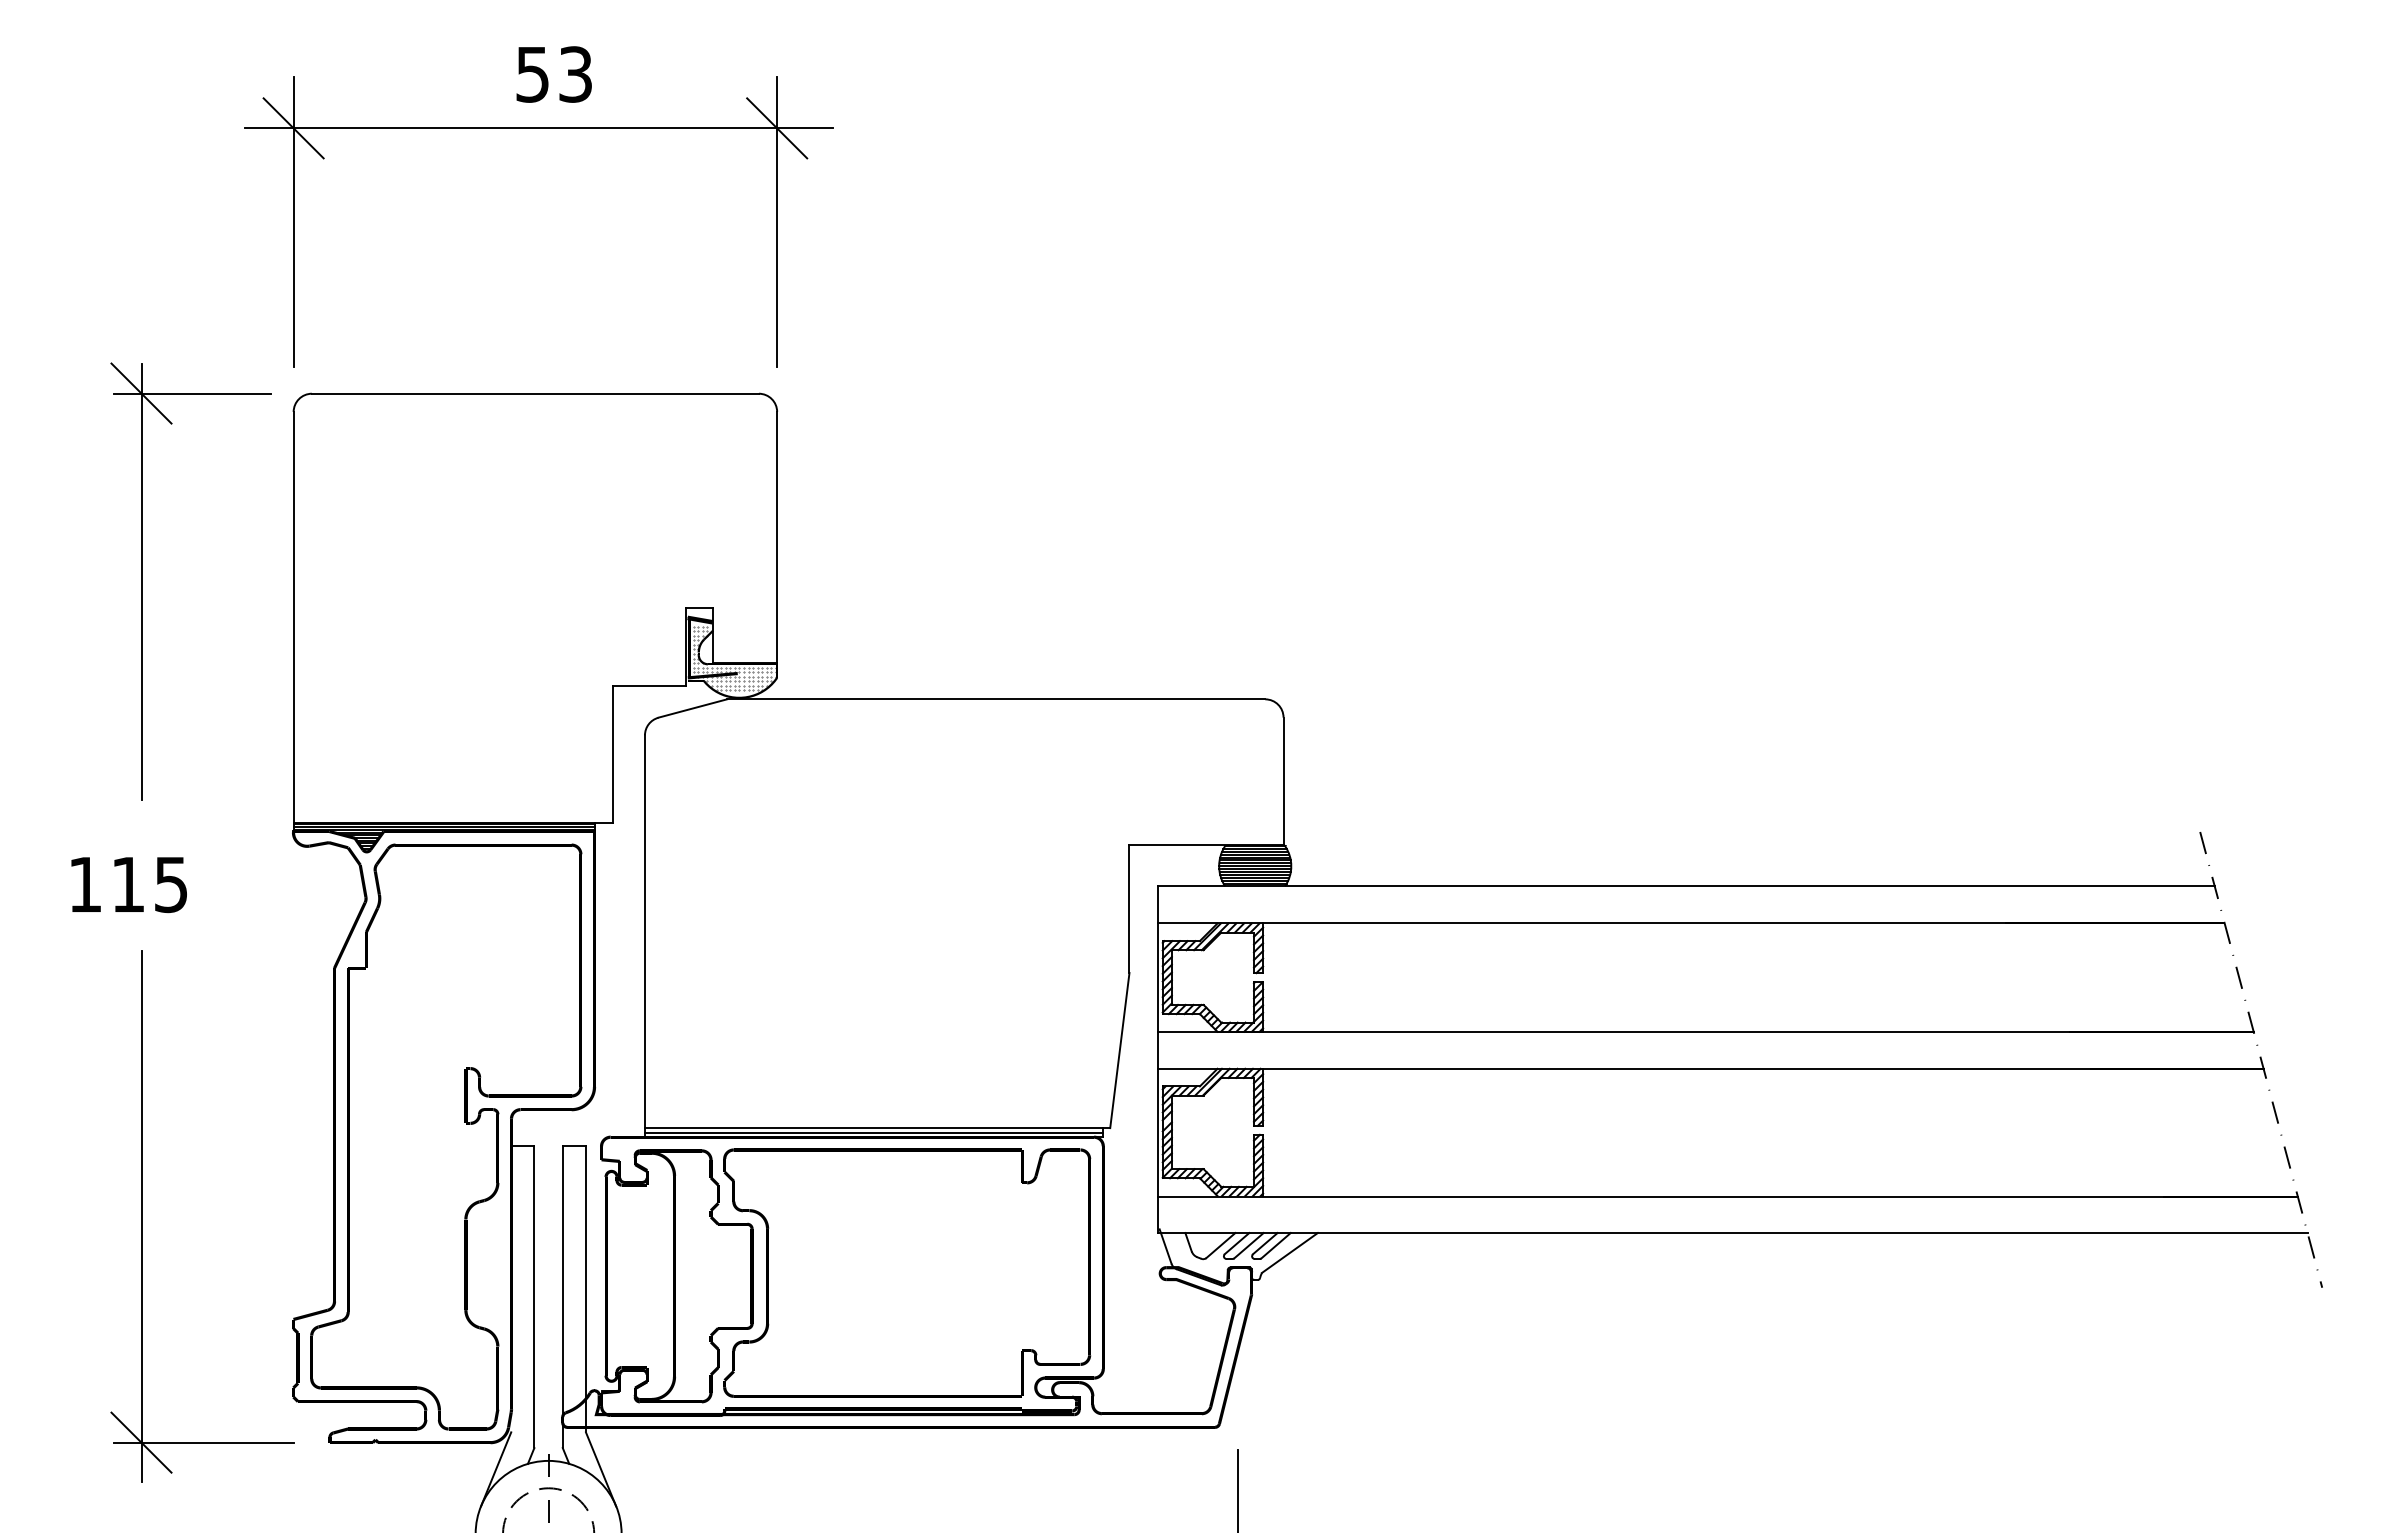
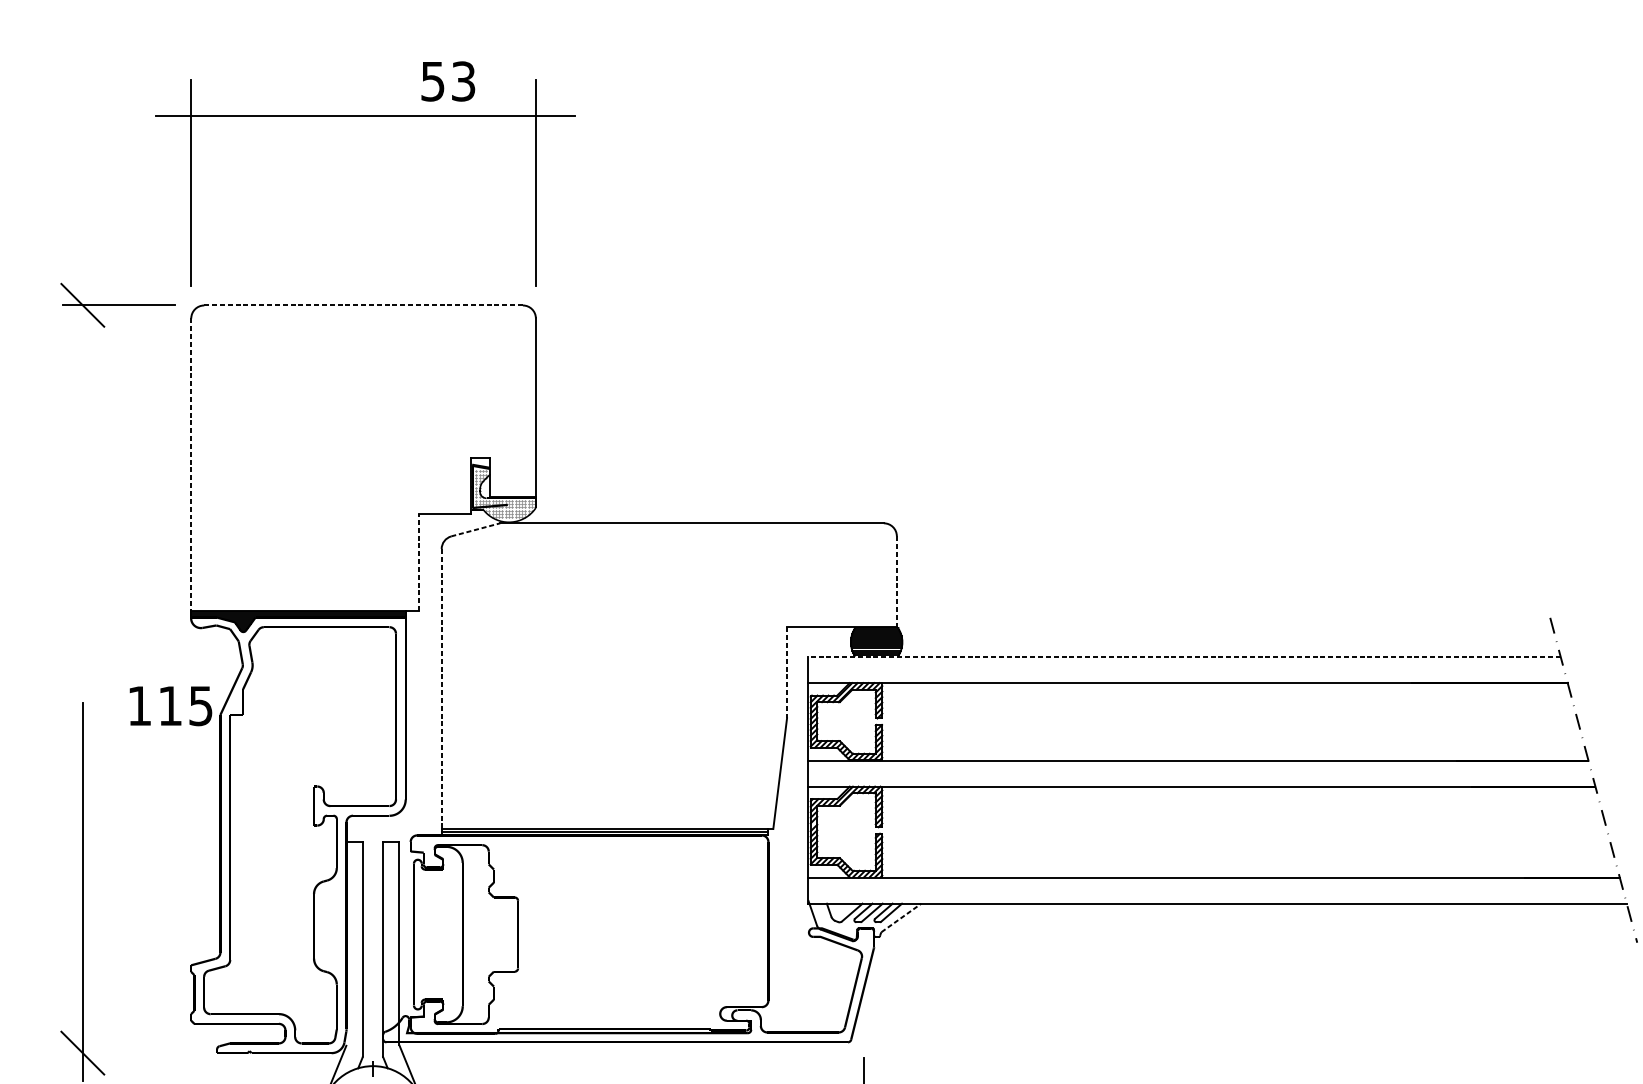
text: (553, 74) -> (447, 81), moved
line: (293, 128) -> (191, 116), removed
line: (777, 128) -> (536, 116), removed
line: (535, 393) -> (363, 305), solid -> dashed
line: (141, 581) -> (82, 439), removed
line: (293, 617) -> (191, 464), solid -> dashed
line: (692, 708) -> (475, 529), solid -> dashed
line: (612, 753) -> (418, 561), solid -> dashed
line: (1283, 781) -> (896, 581), solid -> dashed
text: (128, 885) -> (170, 706), moved
line: (1685, 886) -> (1183, 656), solid -> dashed
line: (1129, 909) -> (787, 673), solid -> dashed
line: (644, 932) -> (441, 689), solid -> dashed
line: (1290, 1252) -> (901, 917), solid -> dashed
part: (907, 1272) -> (628, 931), removed
line: (203, 1442) -> (127, 1053), removed

